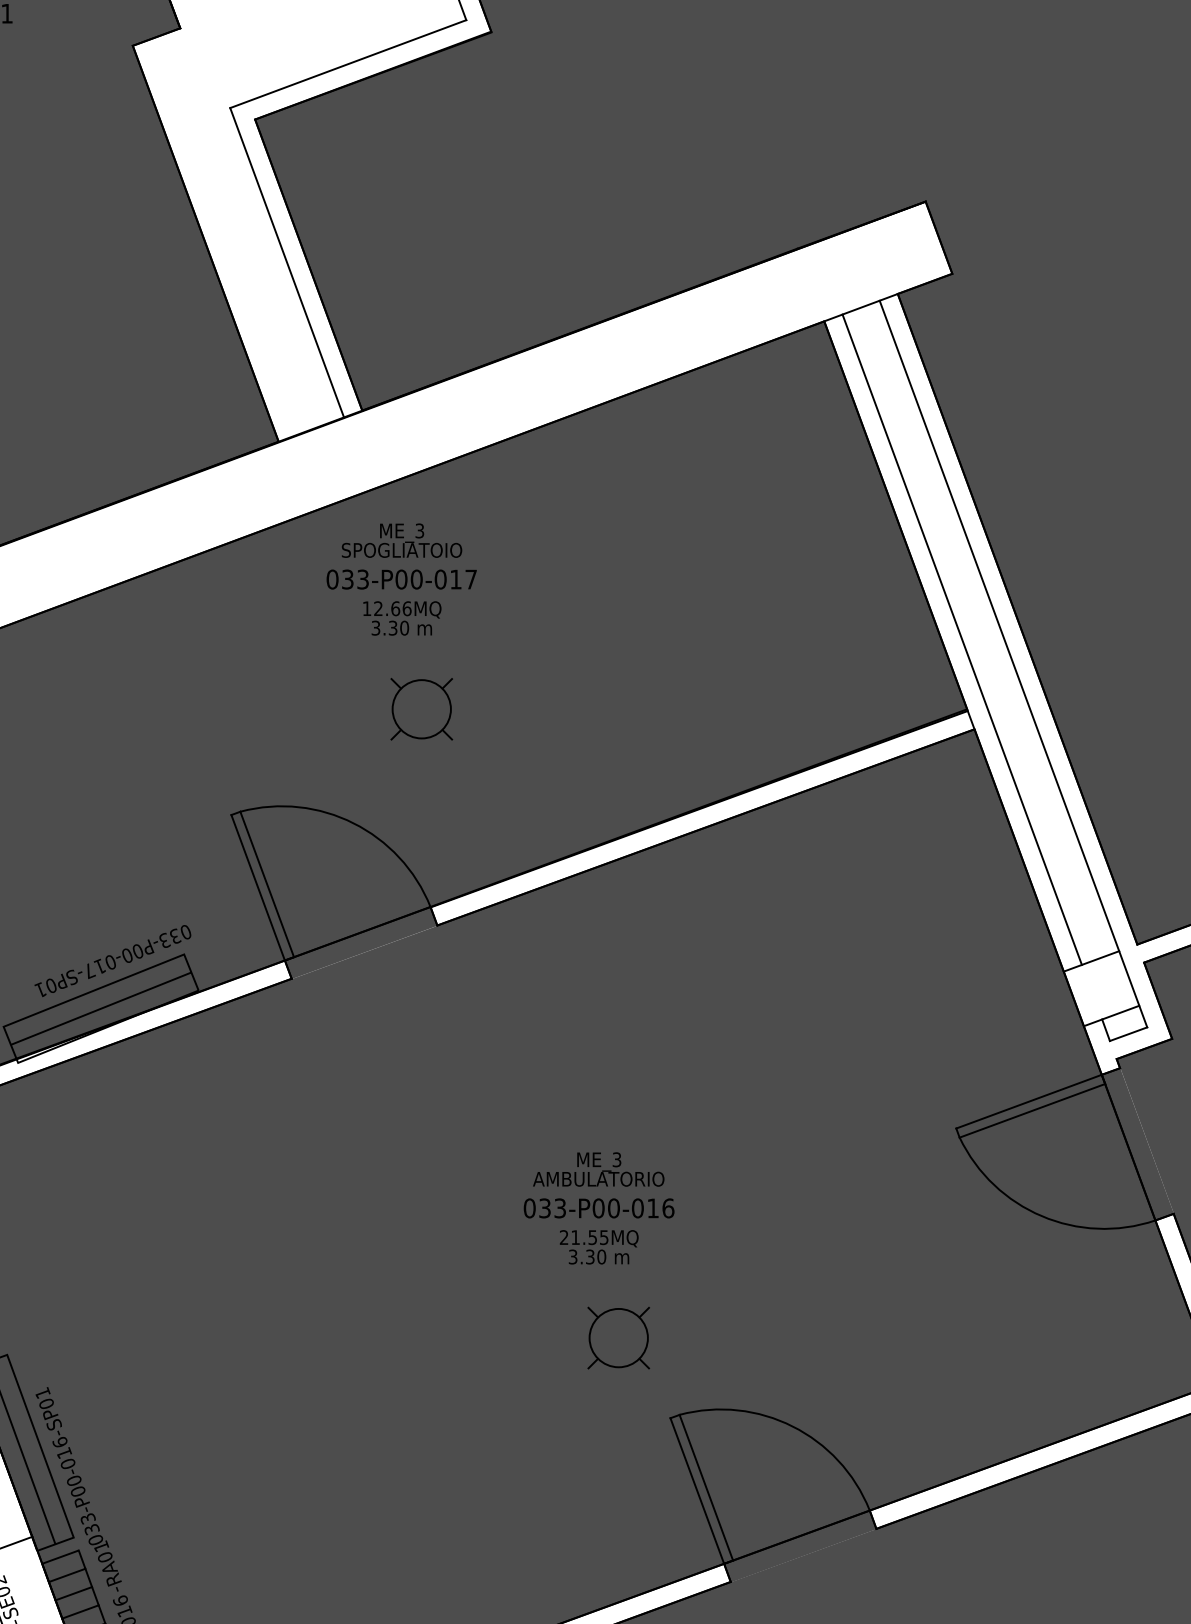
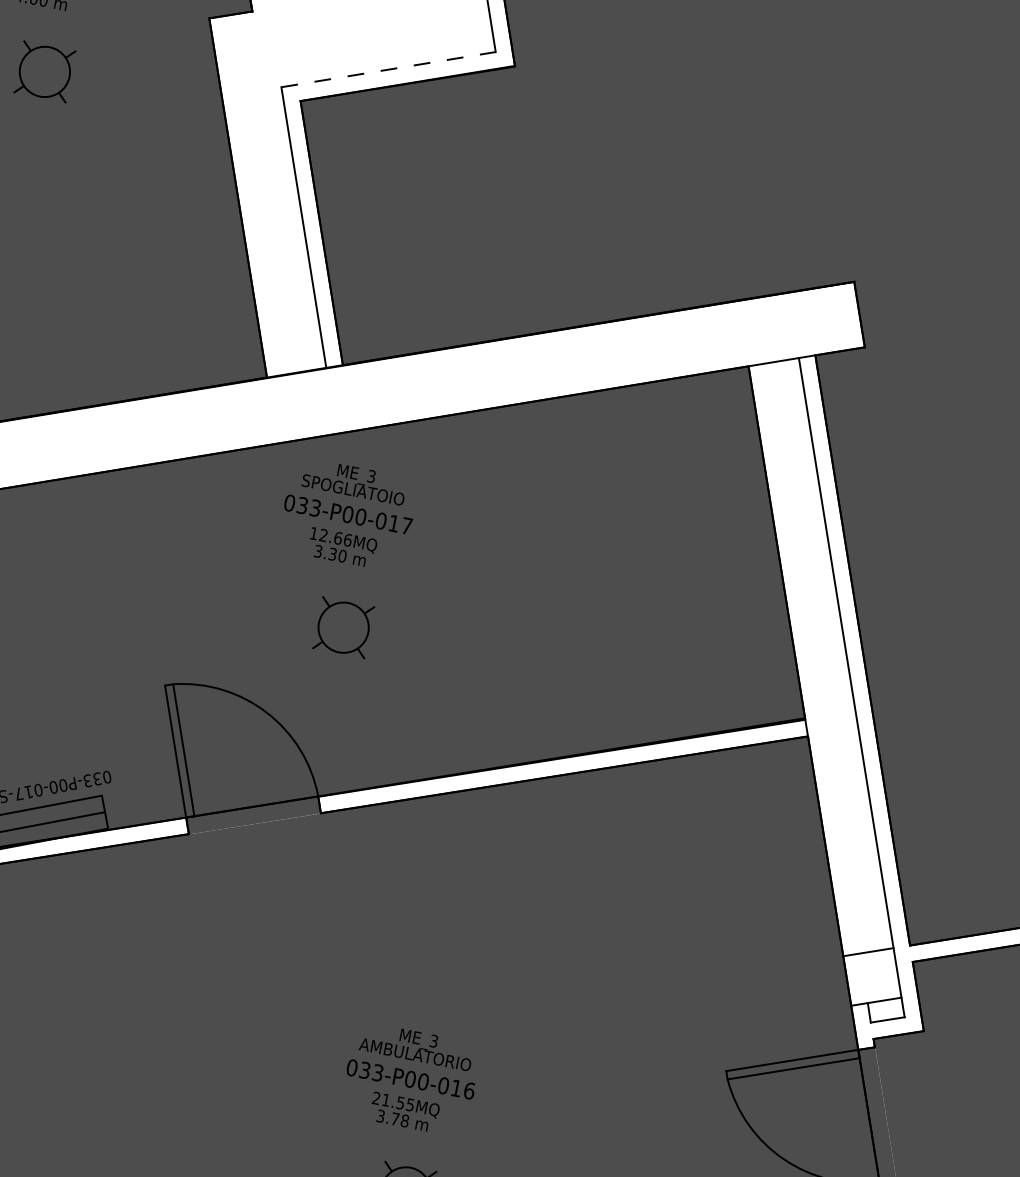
line: (348, 64) -> (388, 70), solid -> dashed
line: (961, 639) -> (811, 658), removed
text: (596, 1257) -> (400, 1120), 3.30 -> 3.78

